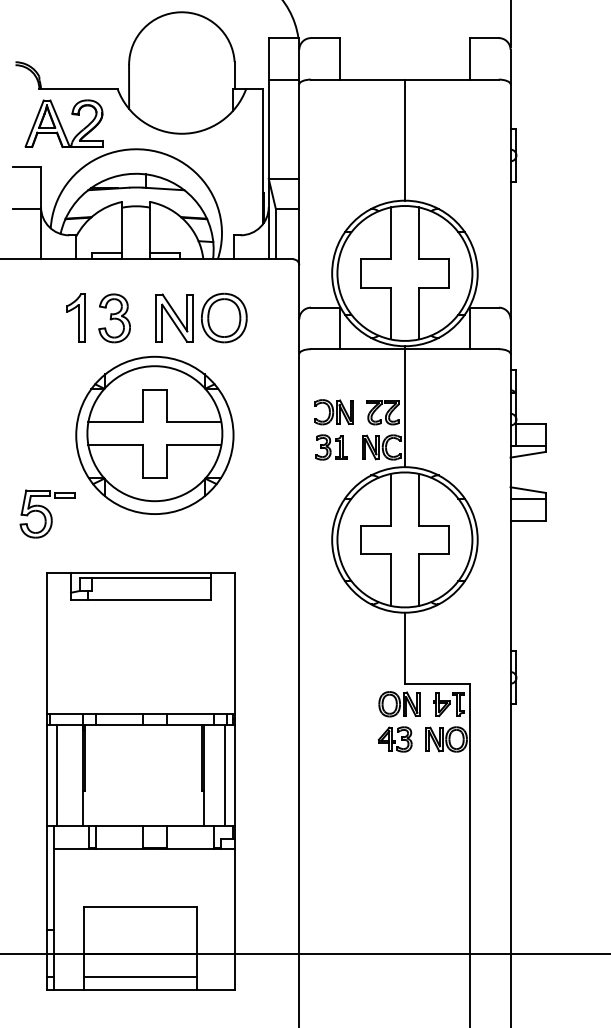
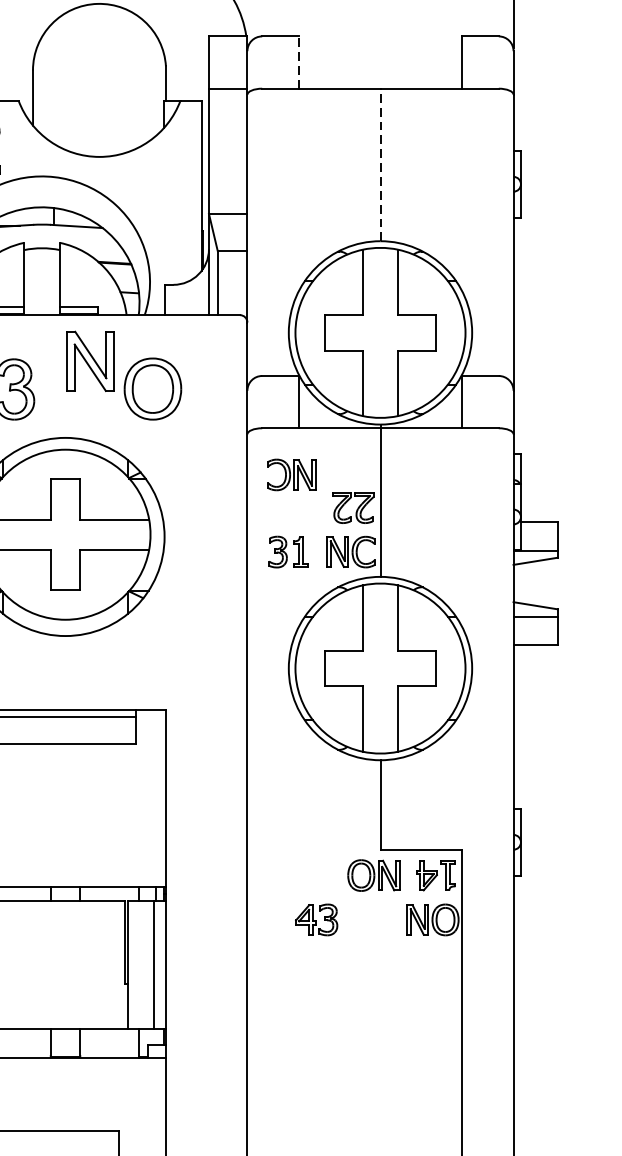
line: (340, 58) -> (299, 62), solid -> dashed
line: (404, 140) -> (379, 165), solid -> dashed
part: (174, 317) -> (90, 360), moved
part: (333, 412) -> (290, 475), moved
part: (394, 739) -> (315, 919), moved

